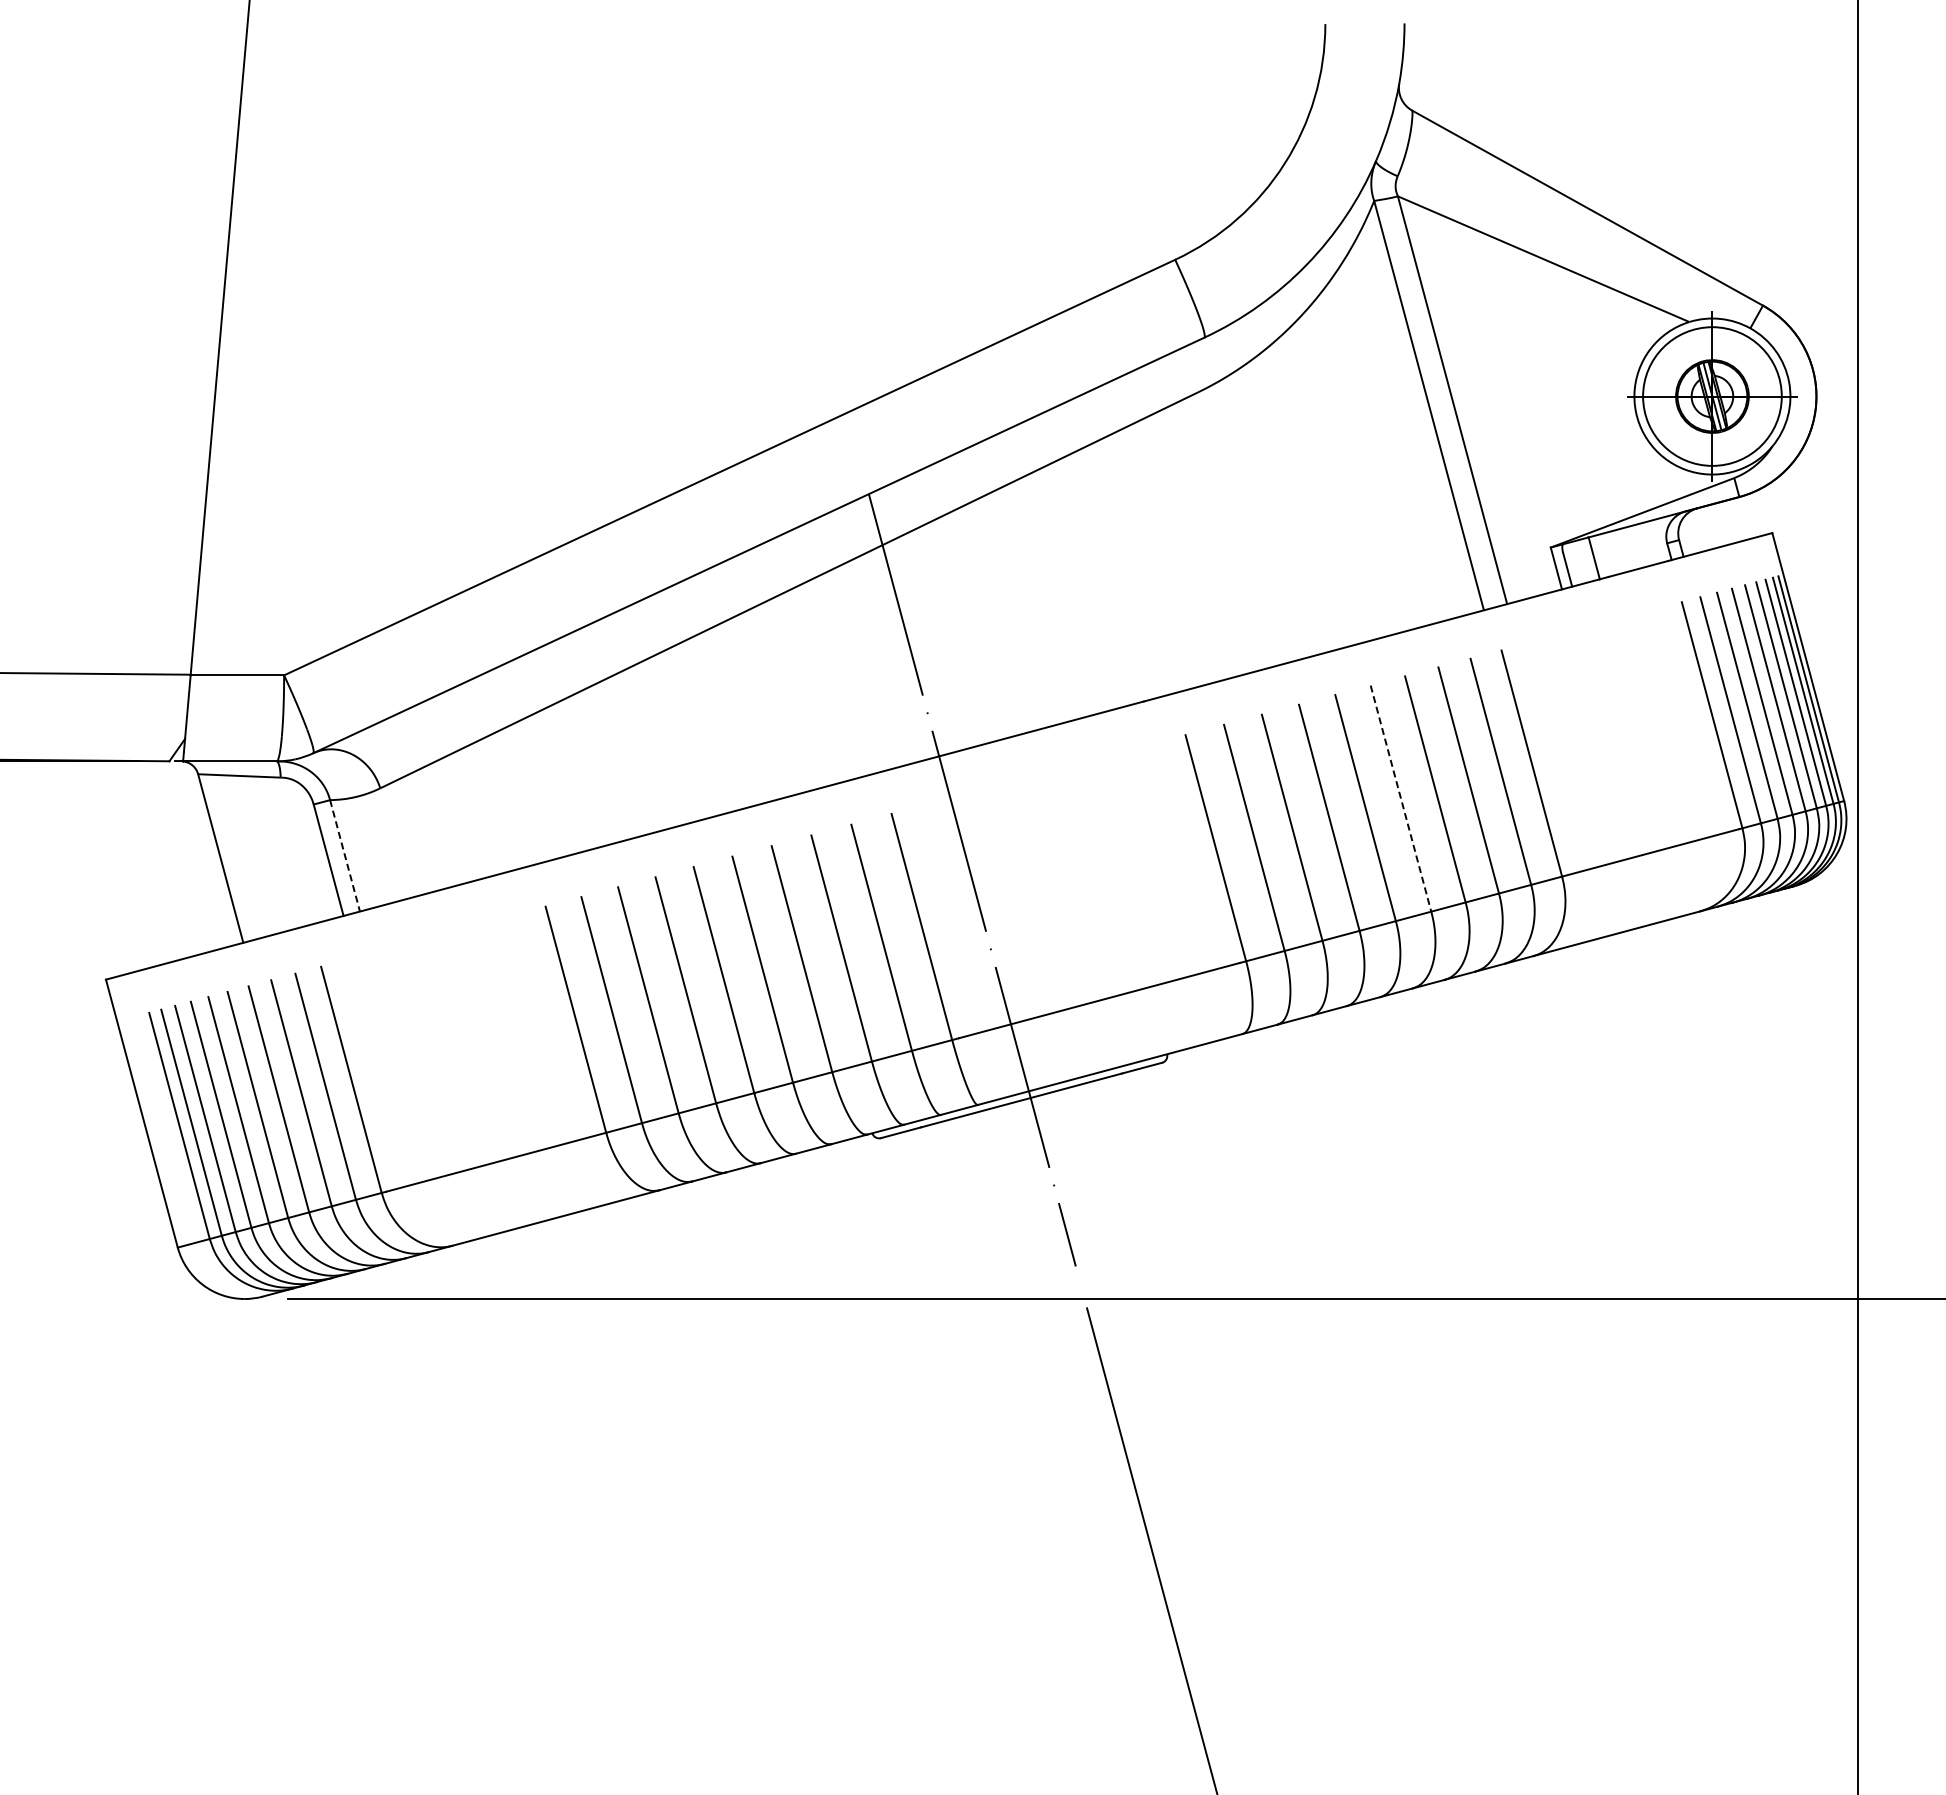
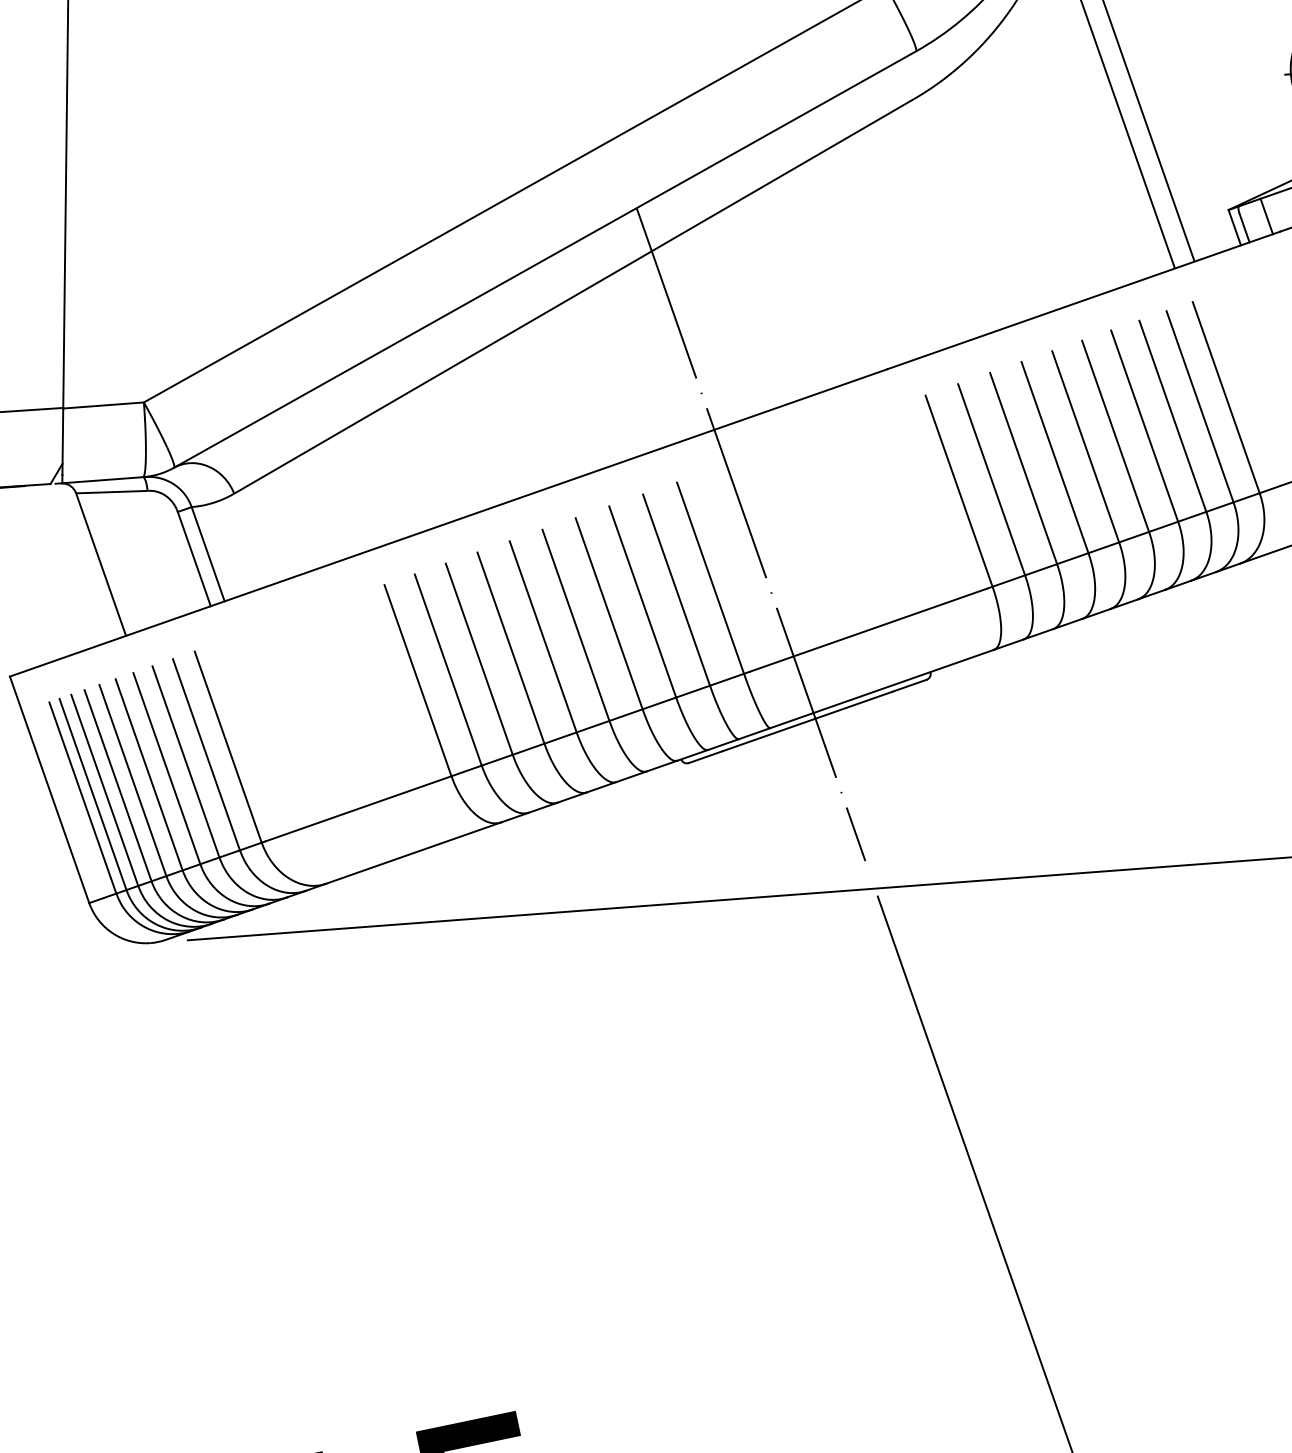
line: (1401, 799) -> (1116, 437), dashed -> solid
line: (345, 855) -> (208, 553), dashed -> solid

